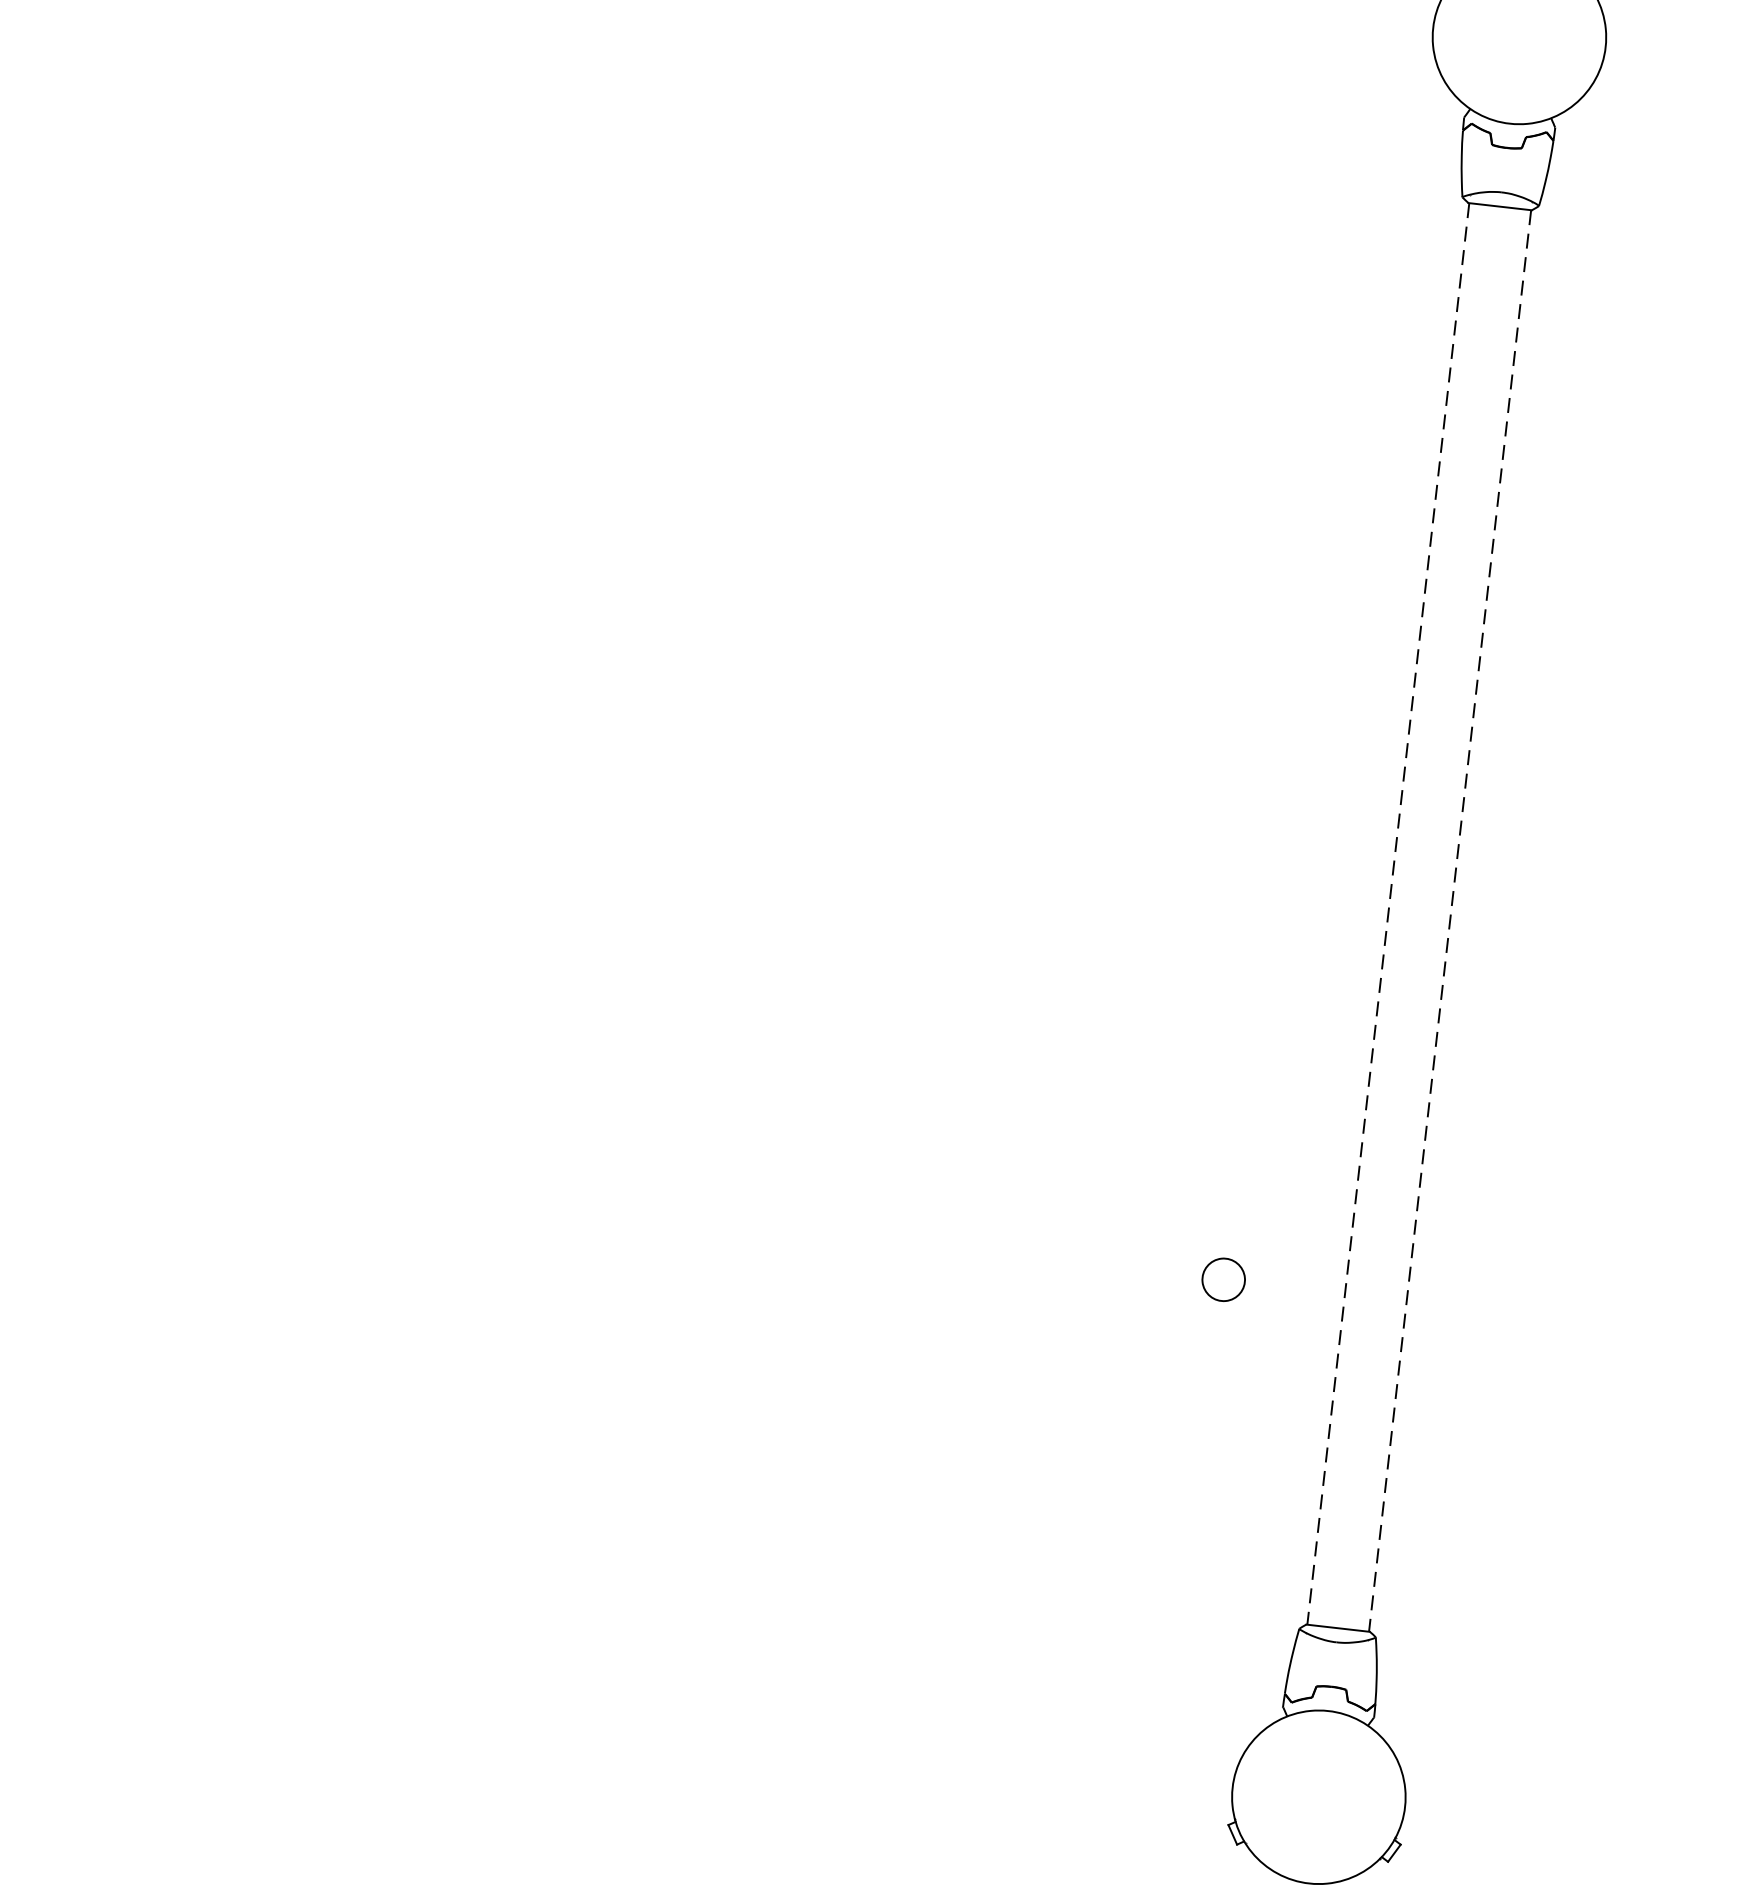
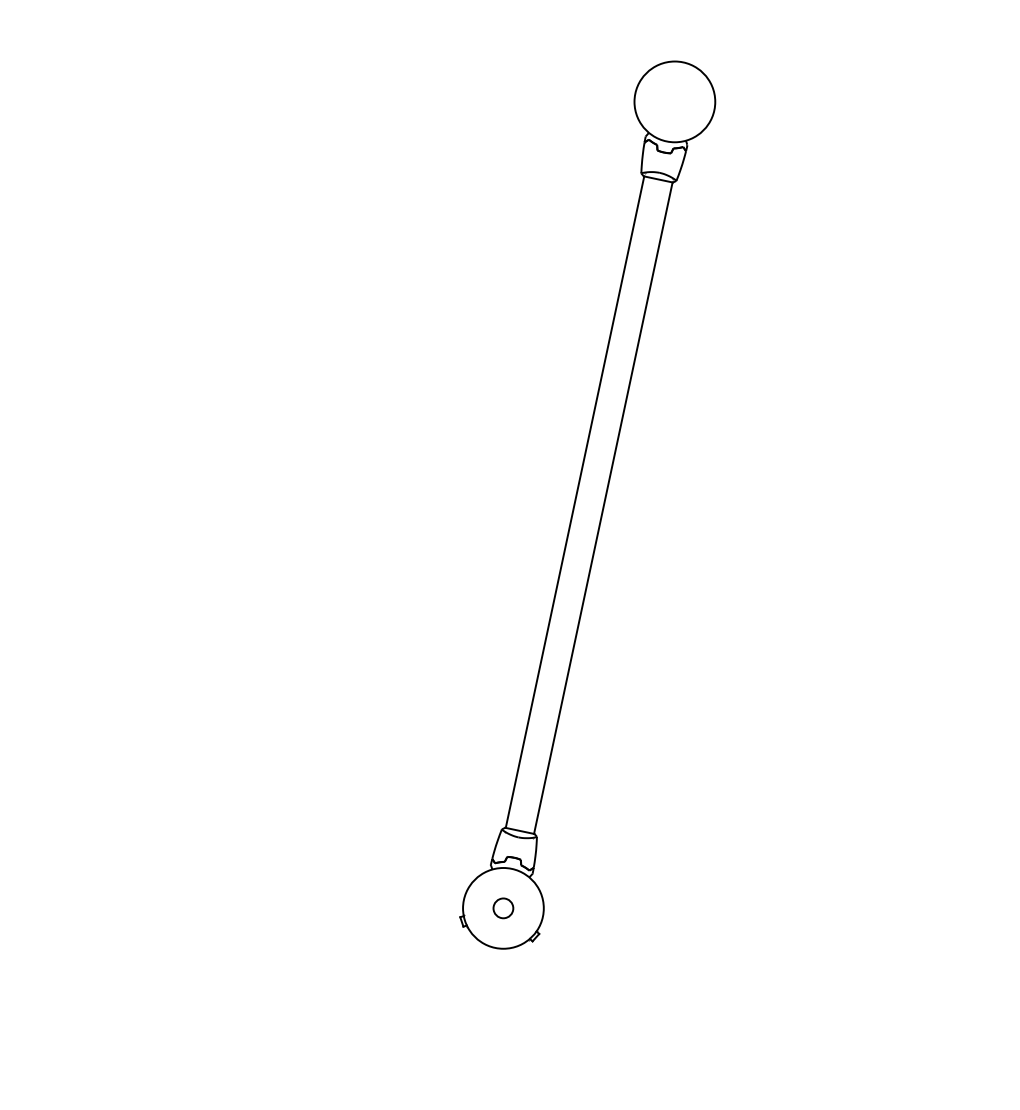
line: (1387, 914) -> (574, 502), dashed -> solid
line: (1450, 921) -> (603, 508), dashed -> solid
circle: (1223, 1280) -> (503, 908), moved

